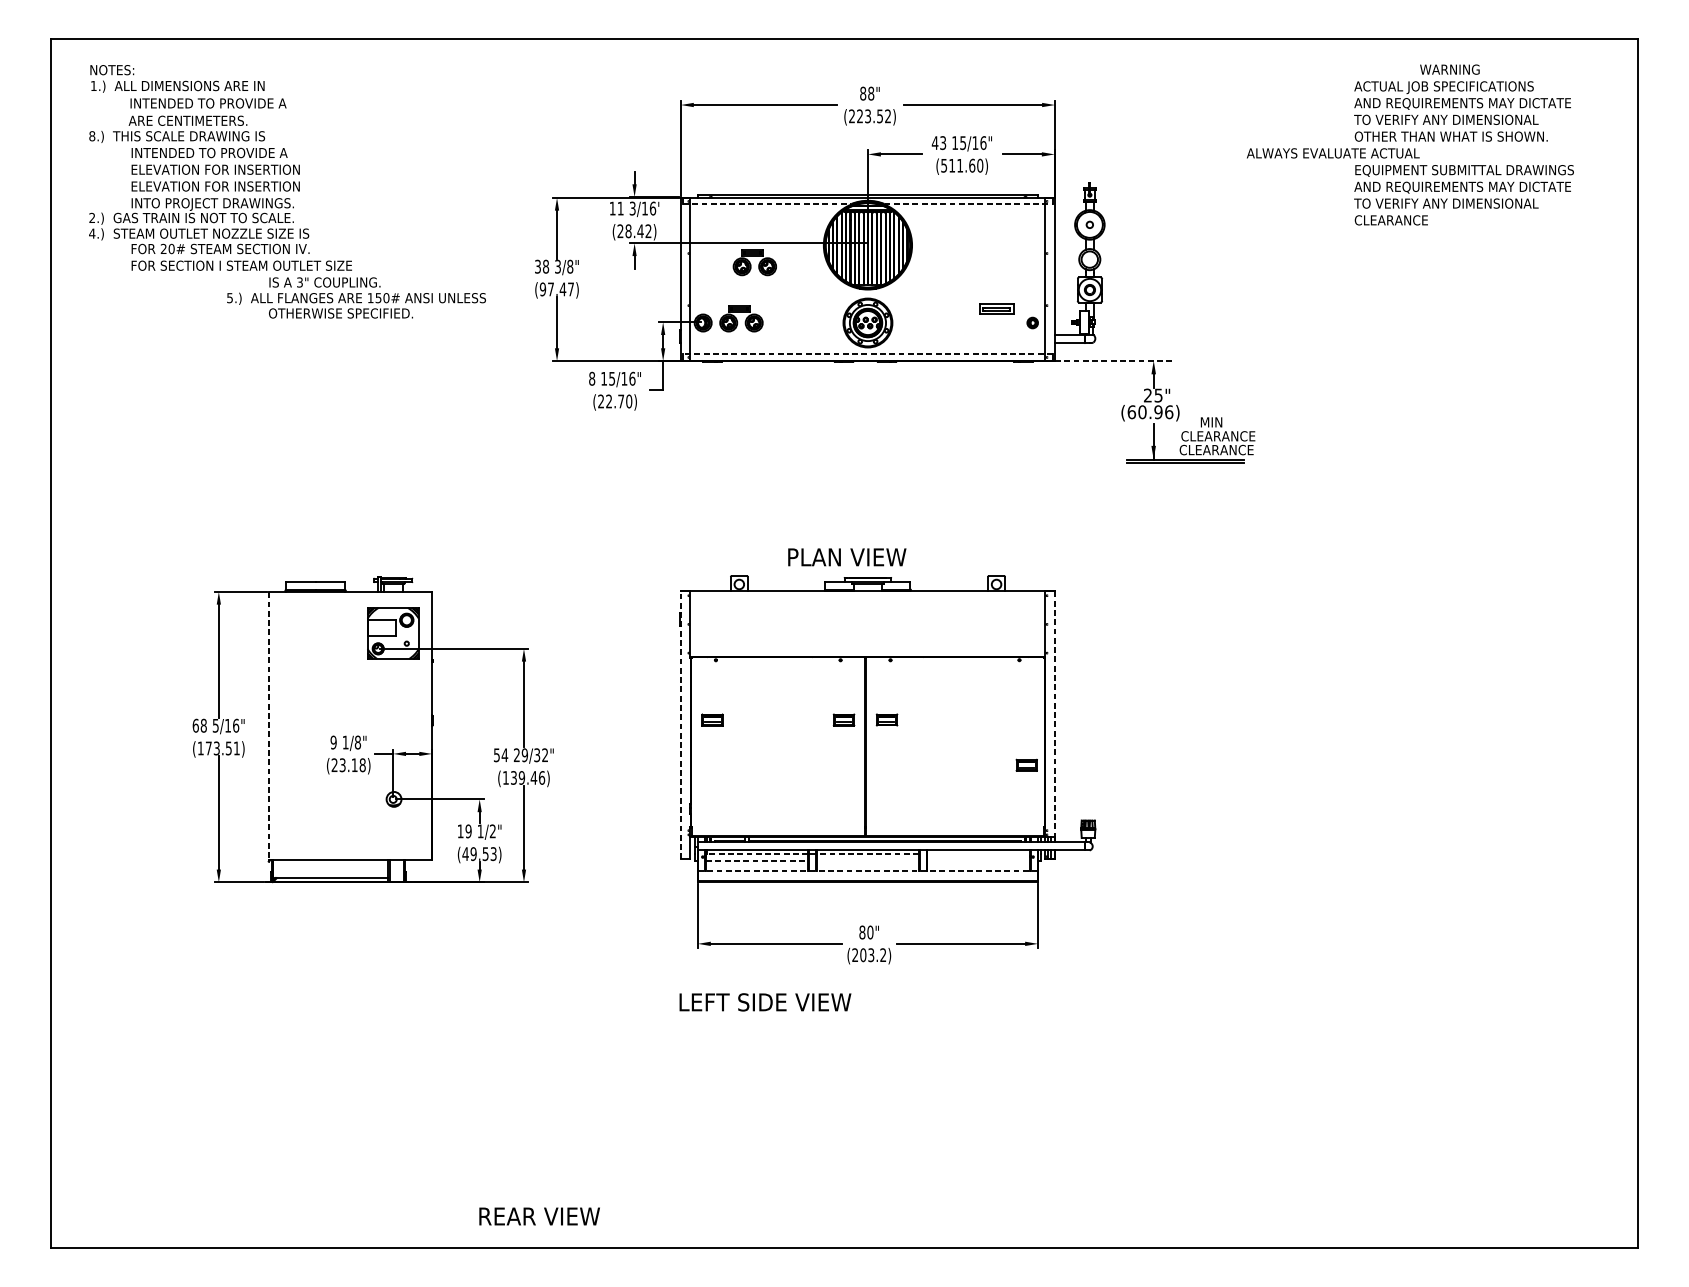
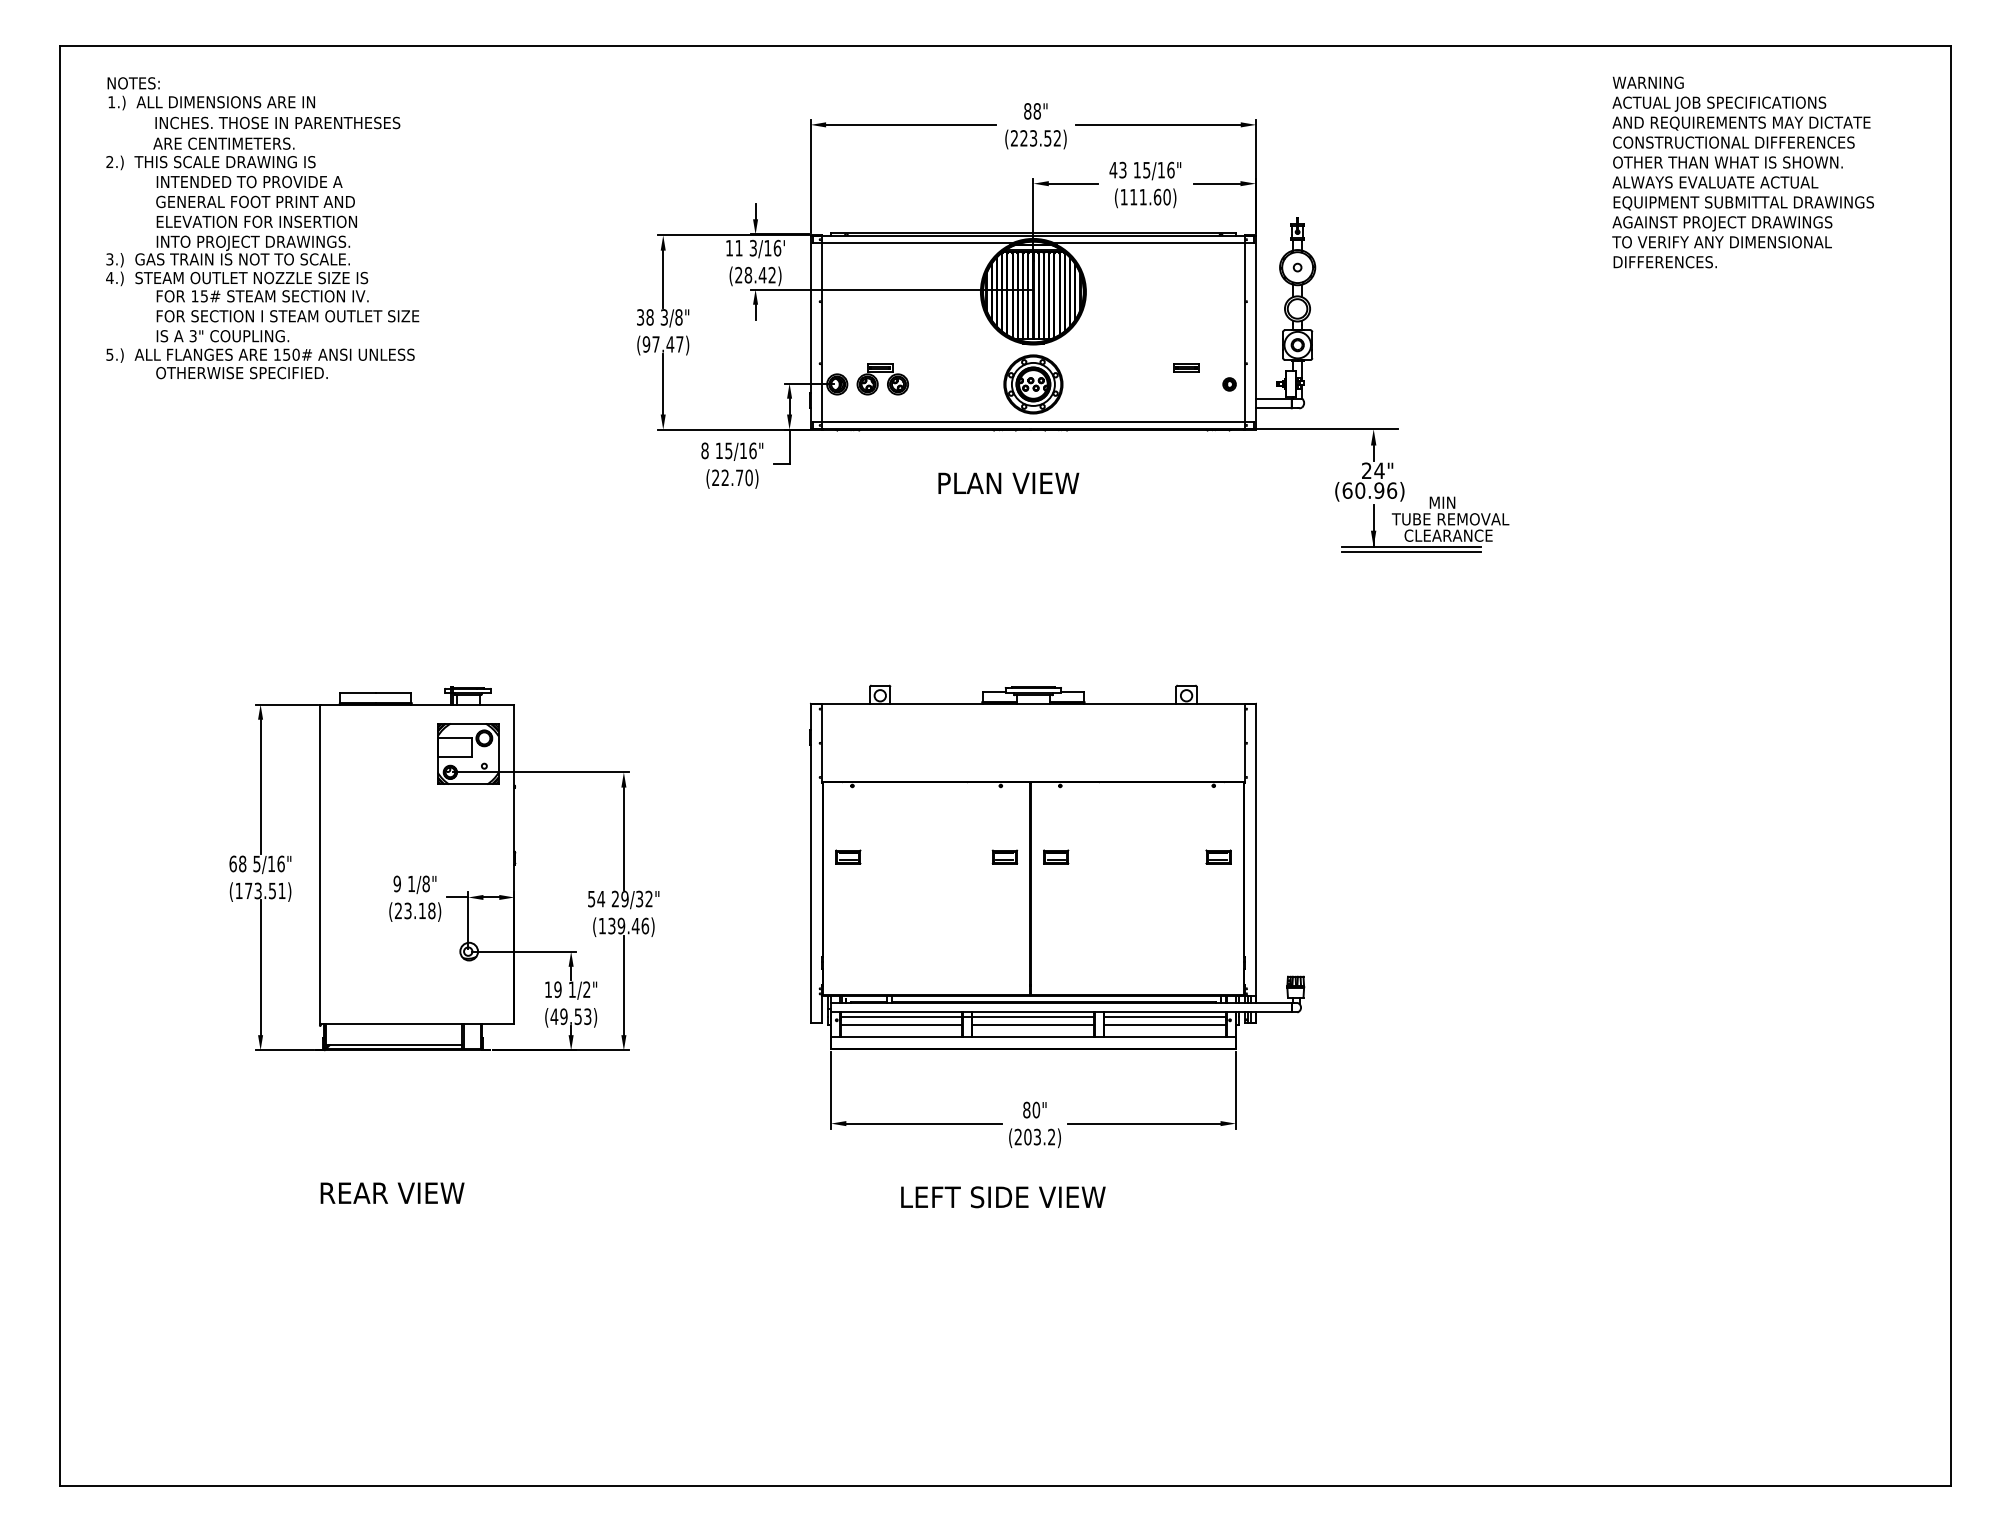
text: (1449, 69) -> (1647, 82), moved
text: (238, 103) -> (284, 122), INTENDED TO PROVIDE A -> INCHES. THOSE IN PARENTHESES
text: (1455, 119) -> (1733, 142), TO VERIFY ANY DIMENSIONAL -> CONSTRUCTIONAL DIFFERENCES
text: (91, 136) -> (109, 162), 8.) -> 2.)
text: (1333, 153) -> (1715, 182), moved
text: (943, 166) -> (1123, 197), (511.60) -> (111.60)
text: (215, 169) -> (256, 201), ELEVATION FOR INSERTION -> GENERAL FOOT PRINT AND
text: (1466, 187) -> (1746, 223), AND REQUIREMENTS MAY DICTATE -> AGAINST PROJECT DRAWINGS
line: (767, 203) -> (913, 242), dashed -> solid
line: (968, 203) -> (1153, 242), dashed -> solid
text: (91, 218) -> (109, 259), 2.) -> 3.)
text: (1397, 220) -> (1664, 262), CLEARANCE -> DIFFERENCES.
text: (167, 249) -> (199, 296), 20# -> 15#
part: (754, 262) -> (898, 312), removed
text: (356, 297) -> (260, 354), moved
part: (996, 308) -> (1186, 367), size x0.62
line: (867, 354) -> (1032, 421), dashed -> solid
line: (1114, 360) -> (1327, 429), dashed -> solid
text: (1158, 395) -> (1379, 470), 25" -> 24"
text: (1218, 436) -> (1450, 519), CLEARANCE -> TUBE REMOVAL
text: (847, 556) -> (1008, 482), moved
line: (1055, 714) -> (1256, 850), dashed -> solid
line: (680, 725) -> (810, 863), dashed -> solid
line: (269, 726) -> (320, 864), dashed -> solid
part: (1026, 764) -> (1218, 856), moved
line: (757, 853) -> (901, 1016), dashed -> solid
line: (868, 853) -> (1033, 1016), dashed -> solid
line: (978, 853) -> (1165, 1016), added
line: (757, 860) -> (901, 1024), dashed -> solid
line: (868, 860) -> (1033, 1024), added
line: (978, 860) -> (1165, 1024), added
line: (867, 870) -> (1032, 1036), dashed -> solid
text: (765, 1002) -> (1003, 1197), moved
text: (539, 1215) -> (392, 1192), moved

